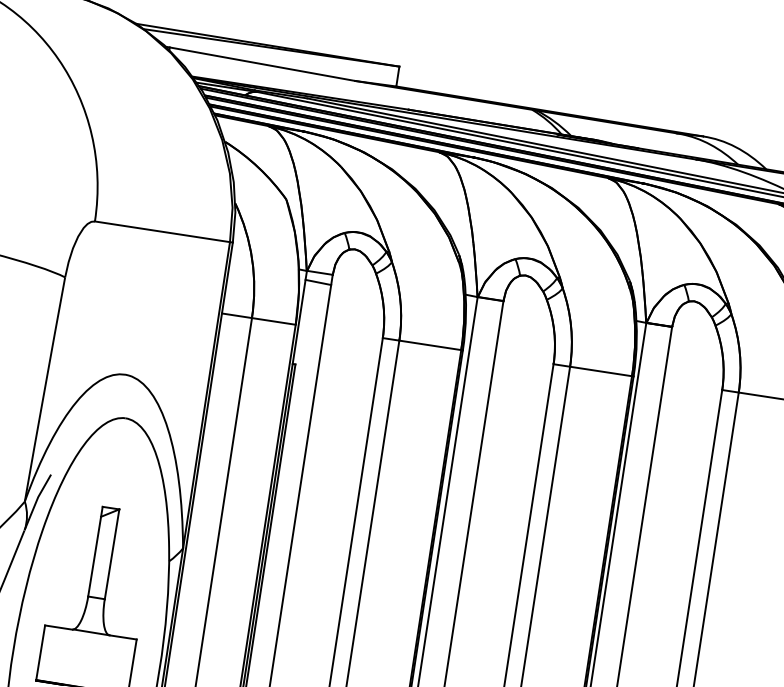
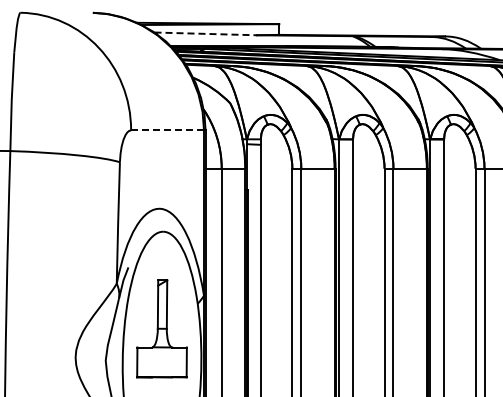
line: (262, 63) -> (206, 33), solid -> dashed
line: (162, 231) -> (167, 130), solid -> dashed

